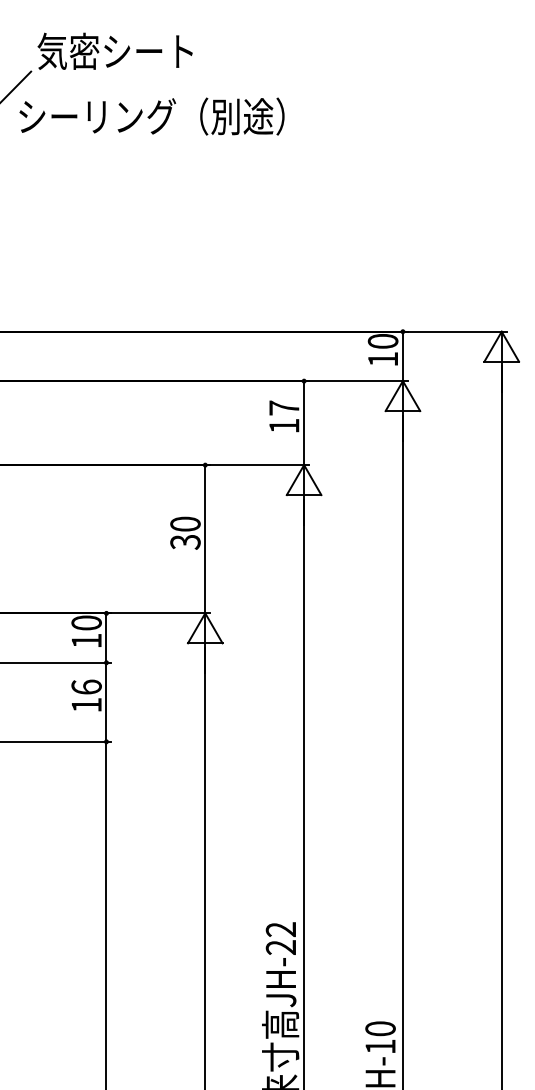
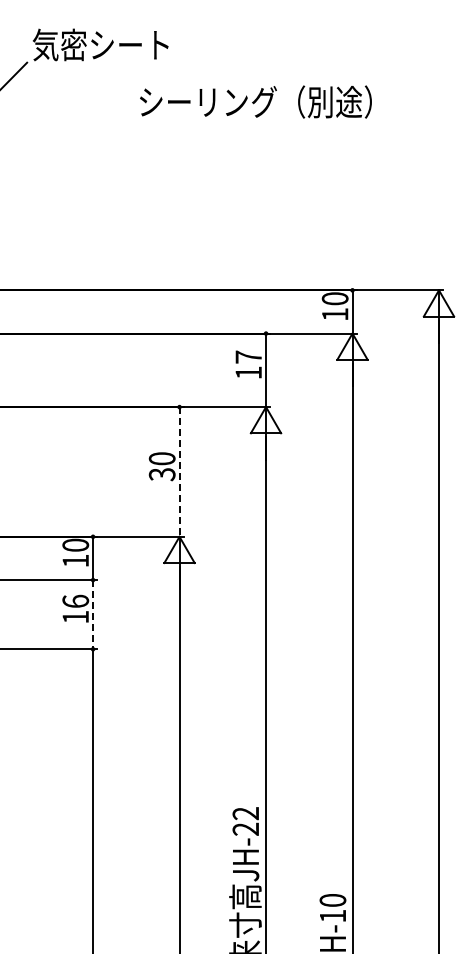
text: (151, 115) -> (255, 101), moved
line: (205, 538) -> (179, 471), solid -> dashed
line: (106, 702) -> (93, 614), solid -> dashed

